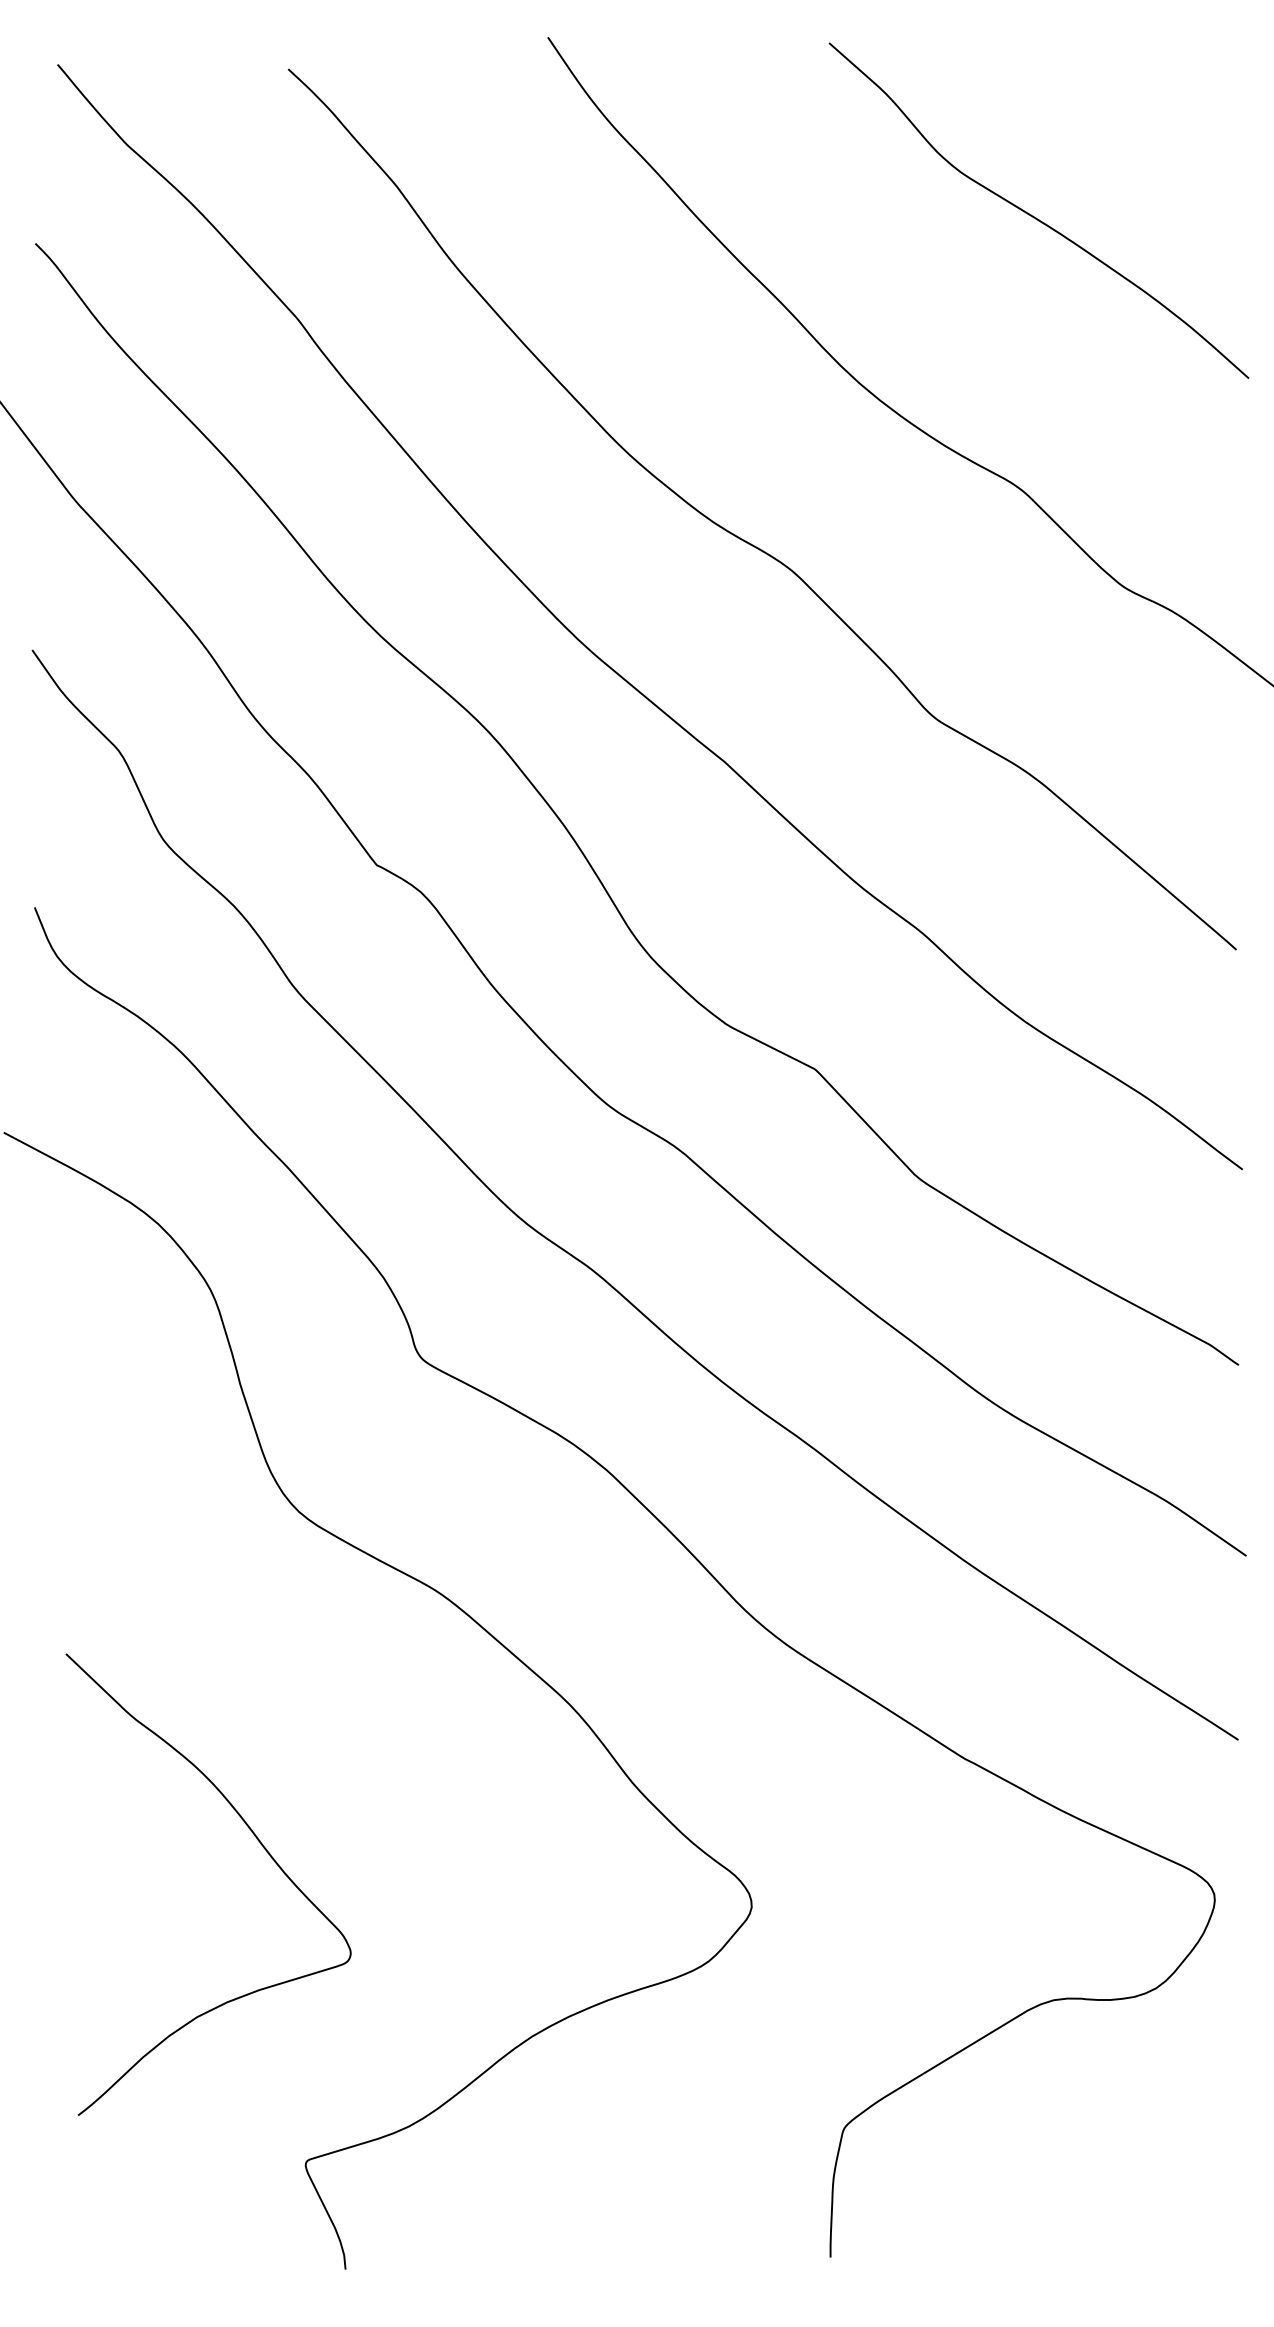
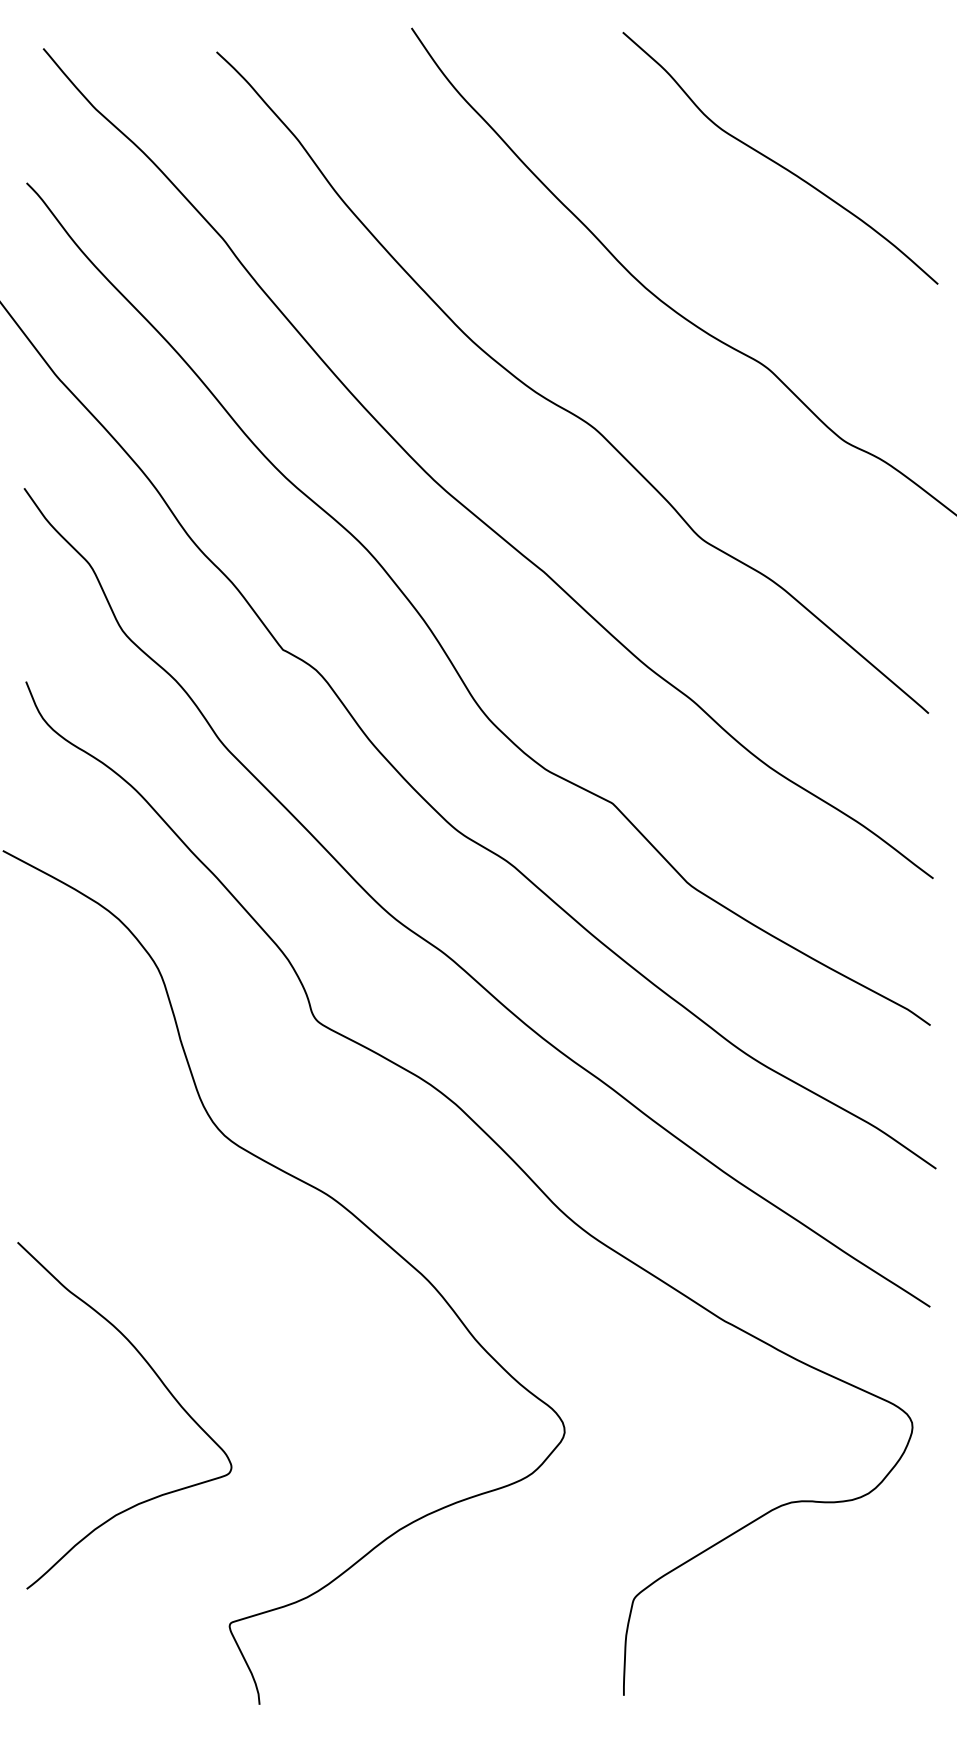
curve: (258, 1843) -> (162, 1384), moved

